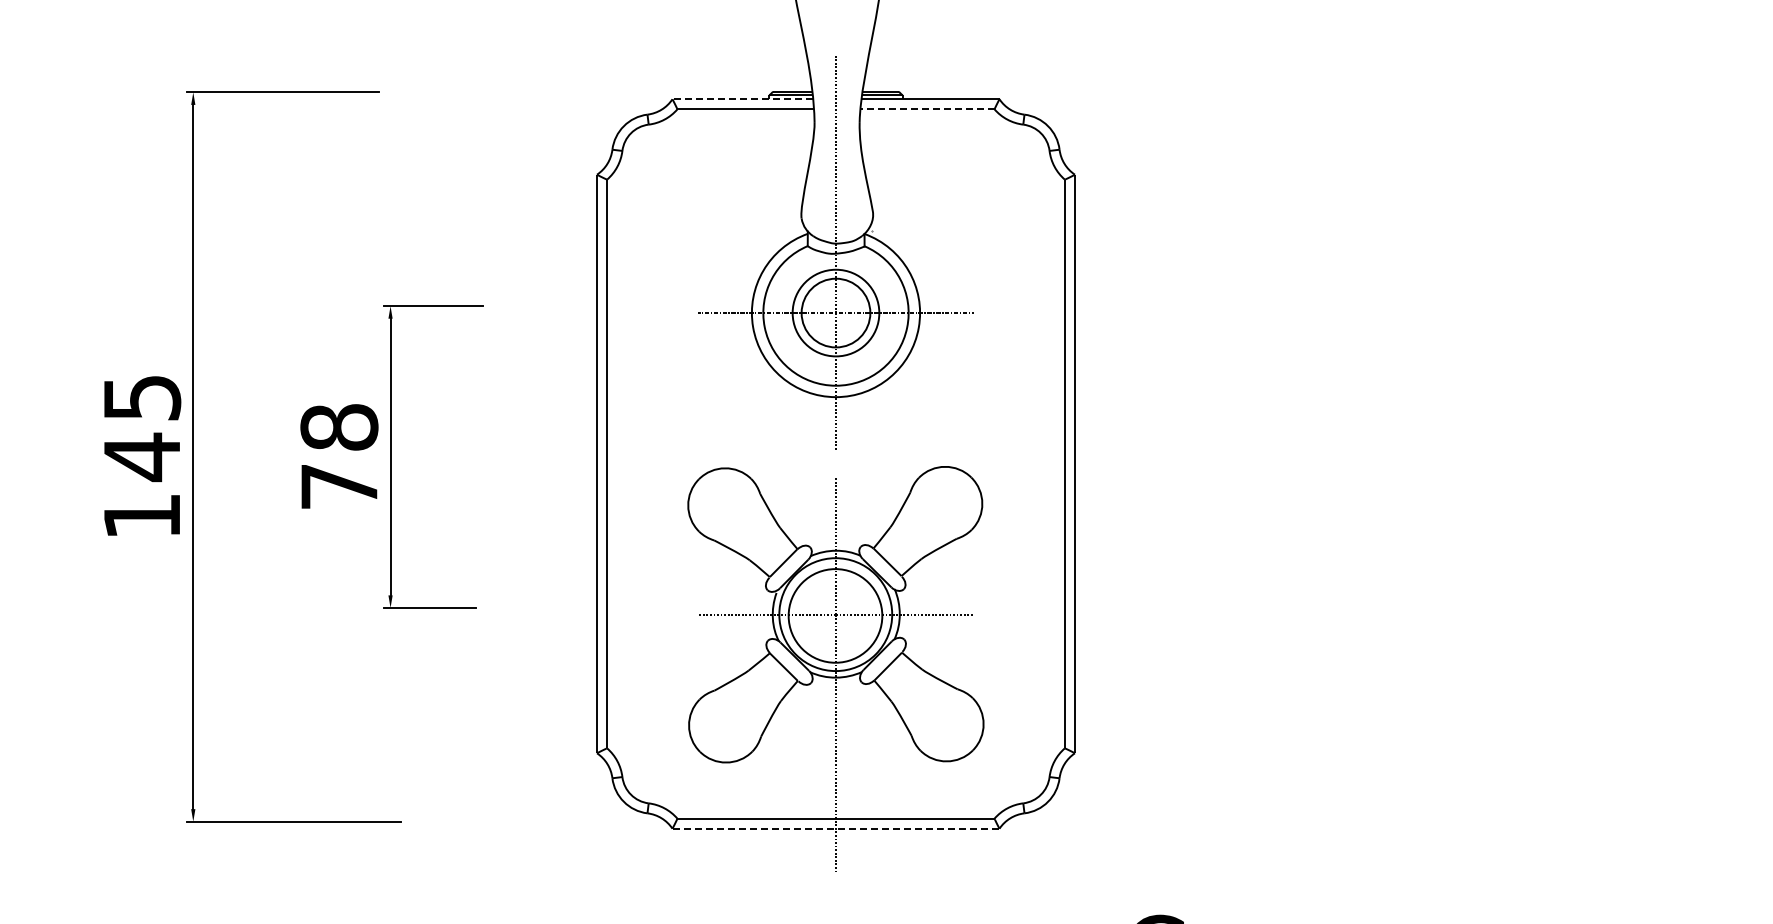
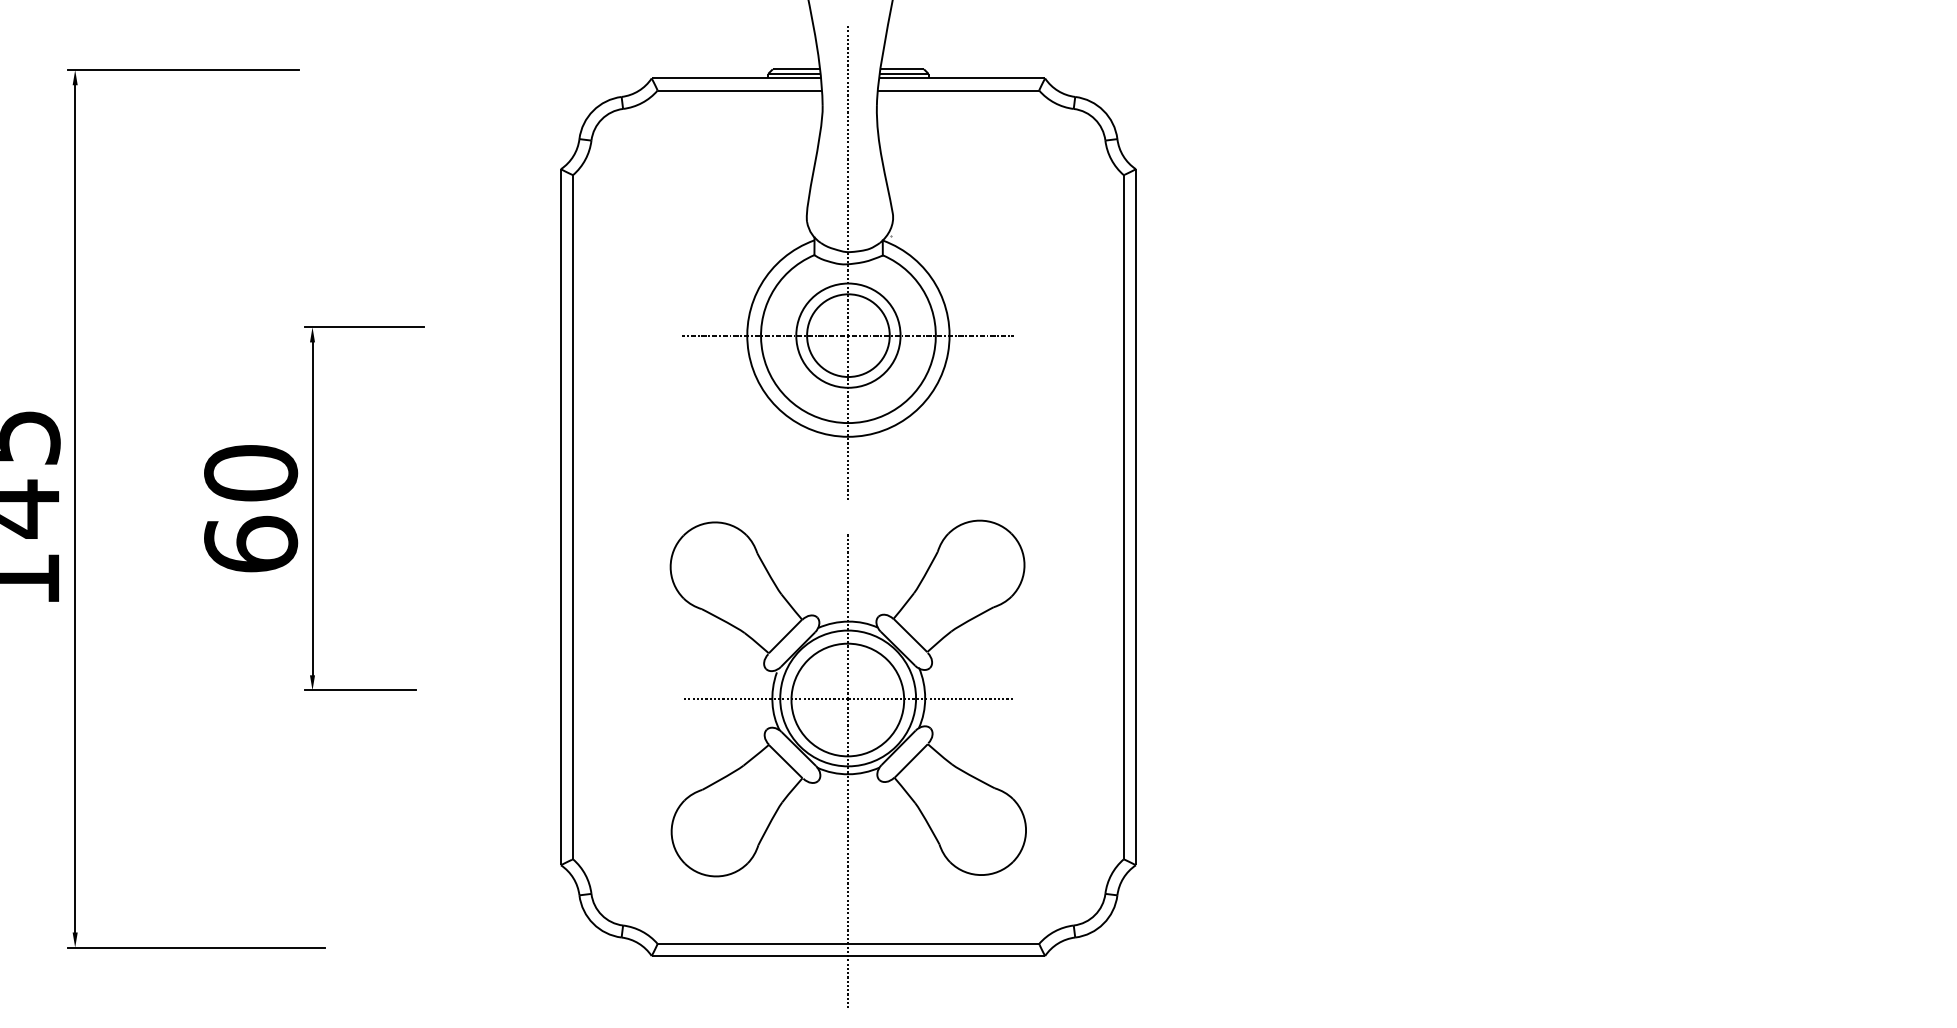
line: (742, 99) -> (735, 78), dashed -> solid
line: (926, 109) -> (957, 90), dashed -> solid
text: (339, 456) -> (251, 508), 78 -> 60
line: (836, 828) -> (849, 955), dashed -> solid

